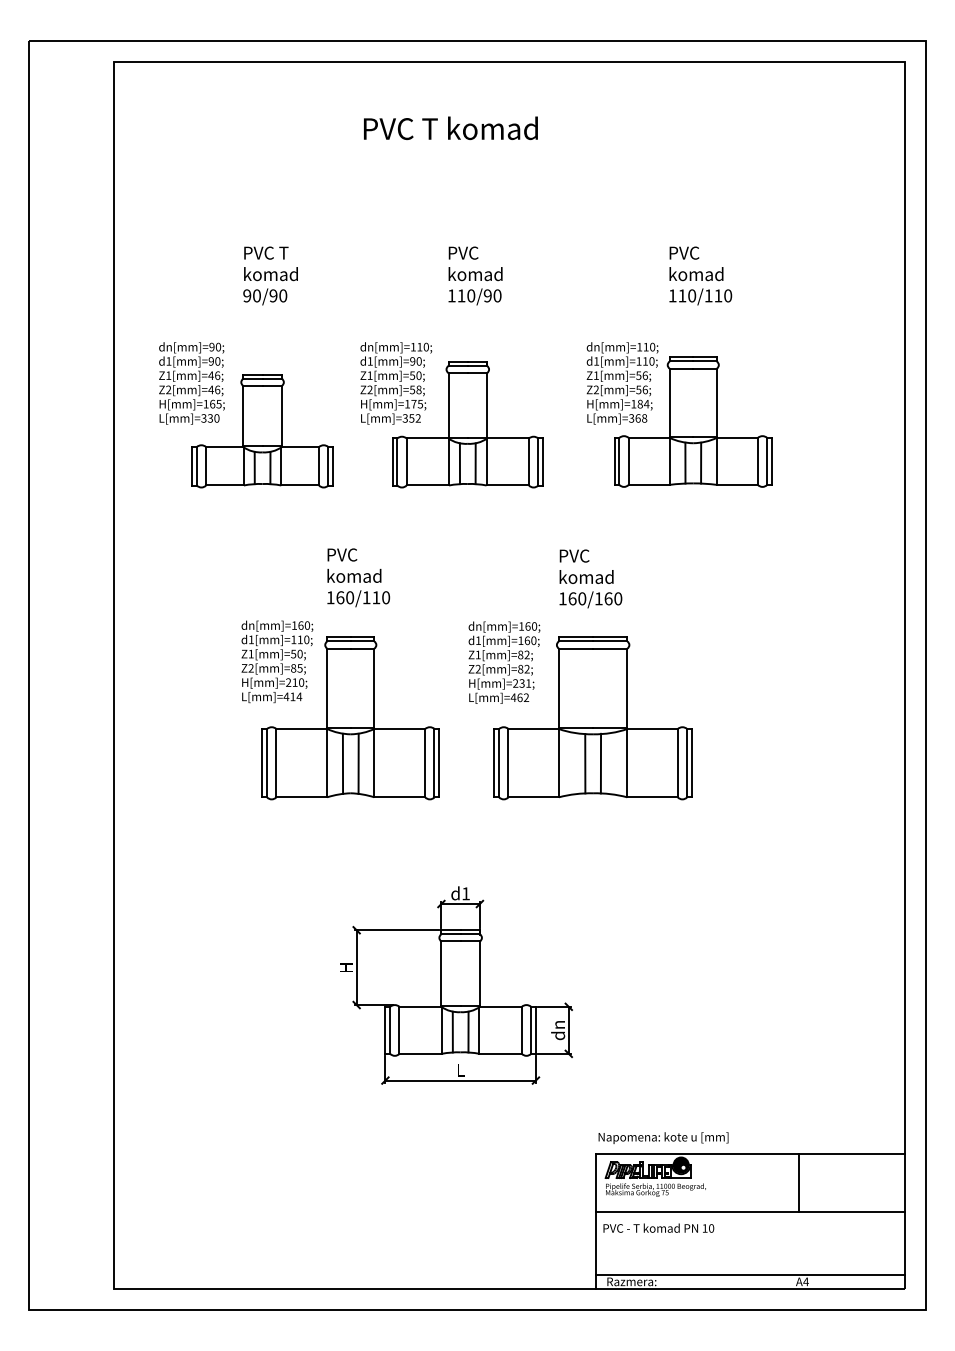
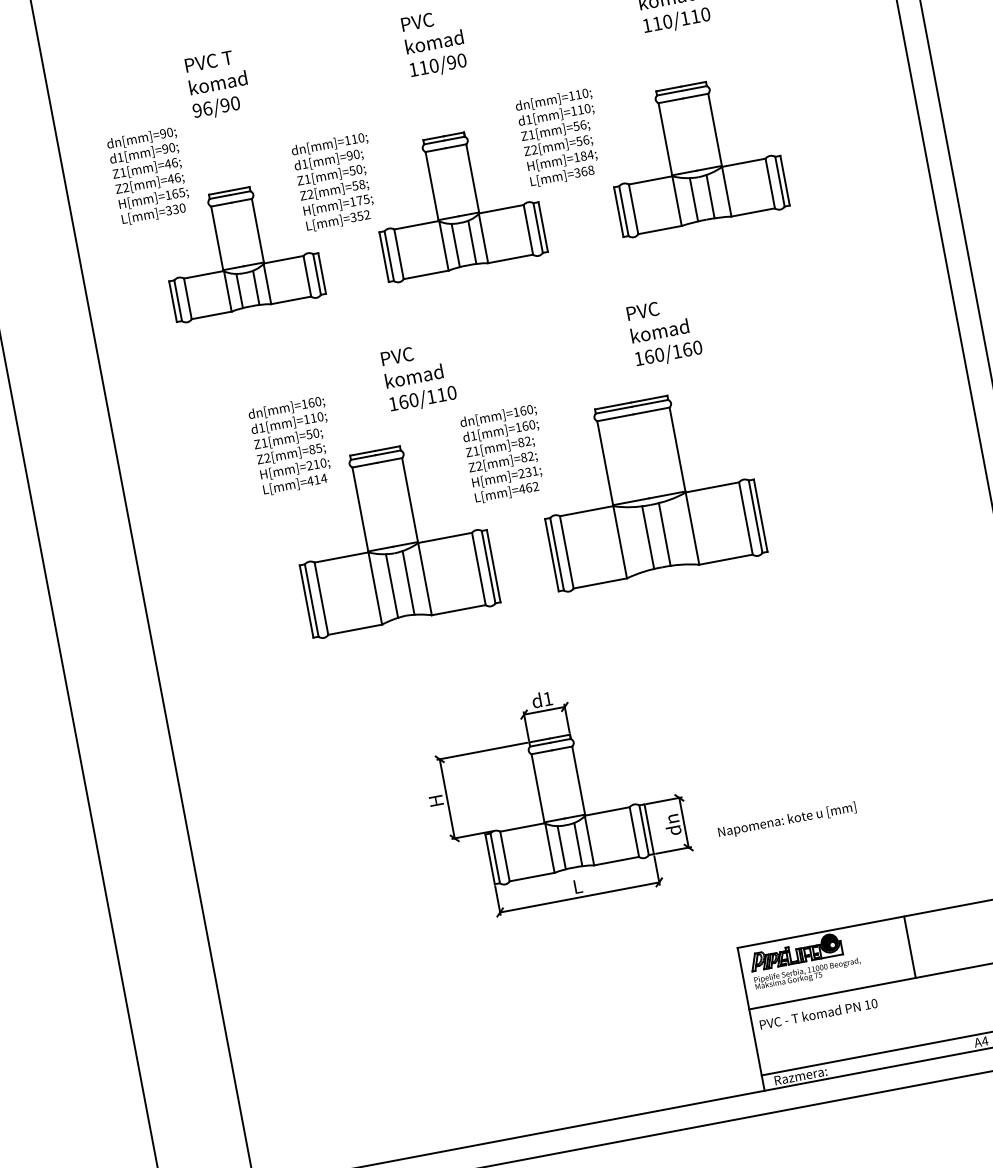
text: (257, 295) -> (208, 108), 90/90 -> 96/90
text: (191, 383) -> (148, 176), moved
text: (396, 383) -> (337, 182), moved
text: (622, 383) -> (560, 137), moved
text: (358, 577) -> (418, 377), moved
text: (590, 578) -> (664, 331), moved
text: (277, 661) -> (293, 445), moved
text: (504, 662) -> (505, 453), moved
text: (663, 1137) -> (787, 819), moved
line: (798, 1182) -> (909, 946), moved

